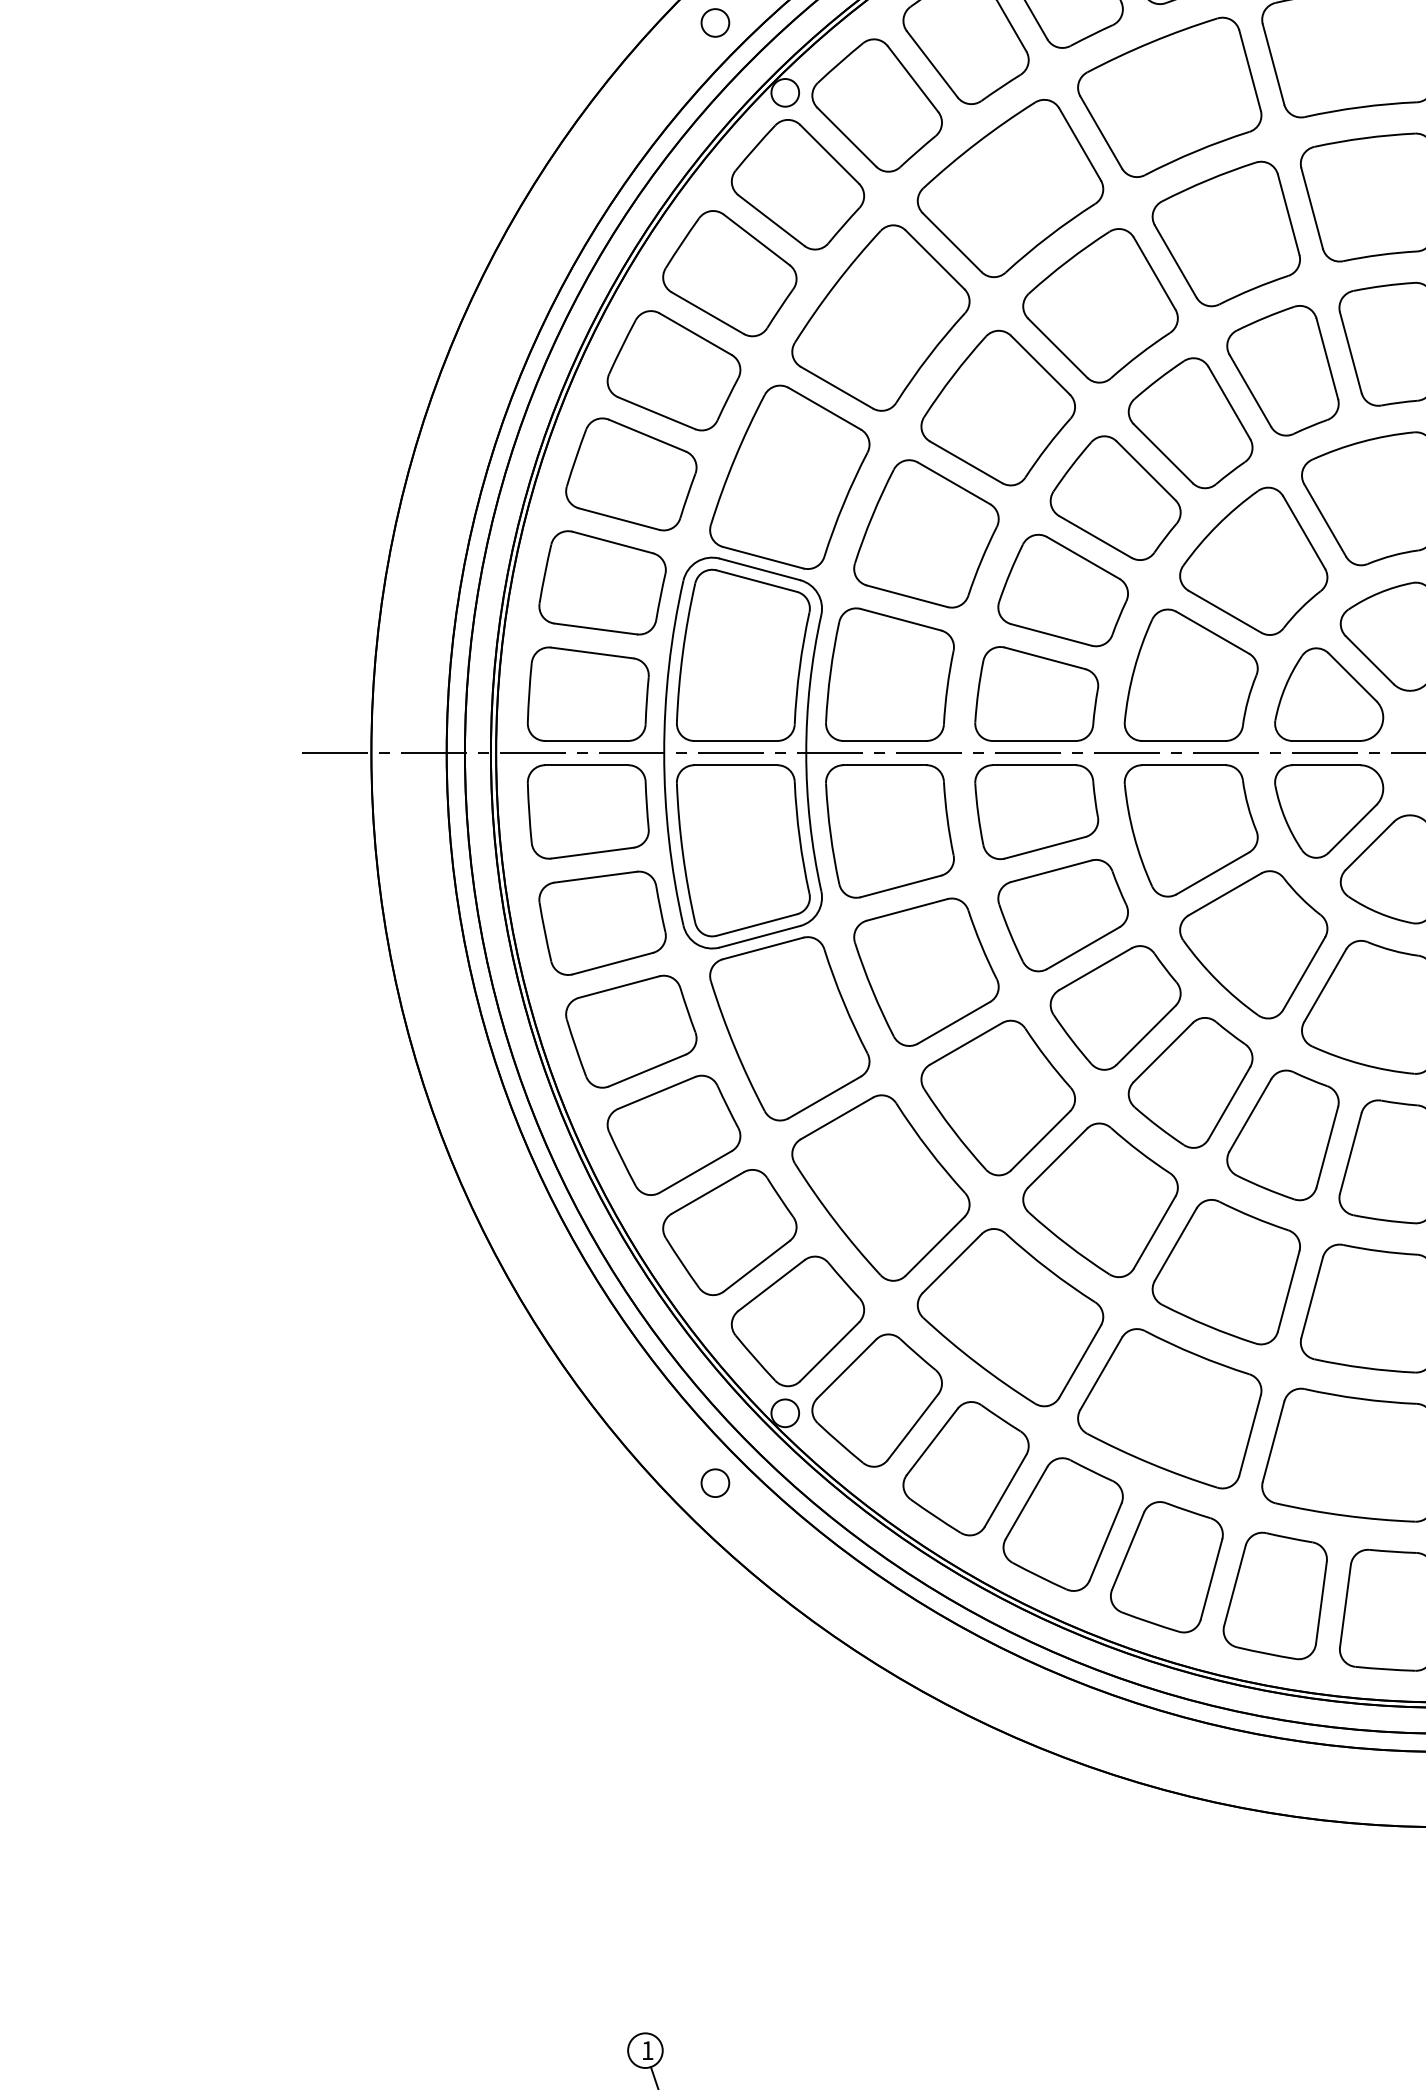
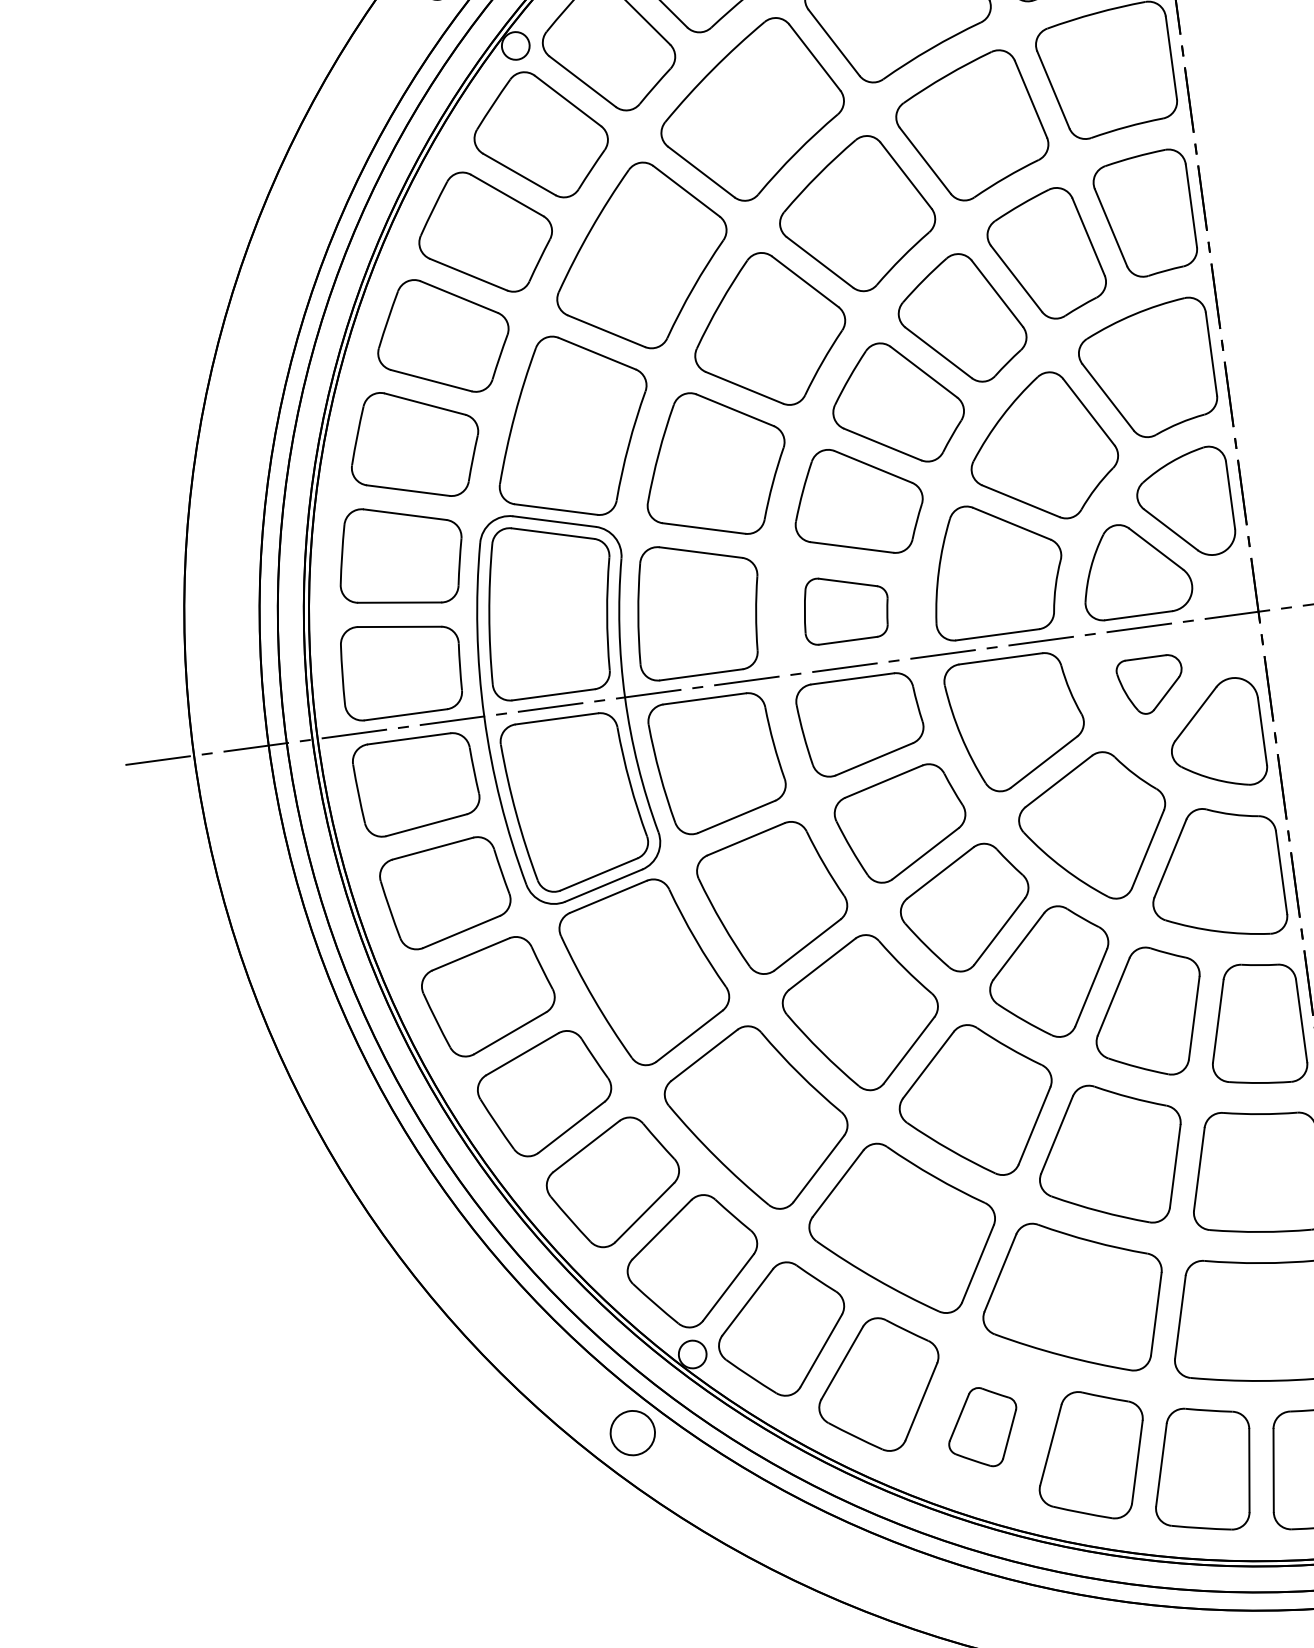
part: (1036, 693) -> (845, 607), size x0.7
part: (1329, 811) -> (1151, 685), size x0.6
circle: (715, 1483) -> (632, 1433), size x1.6
part: (1062, 1524) -> (982, 1427), size x0.6

